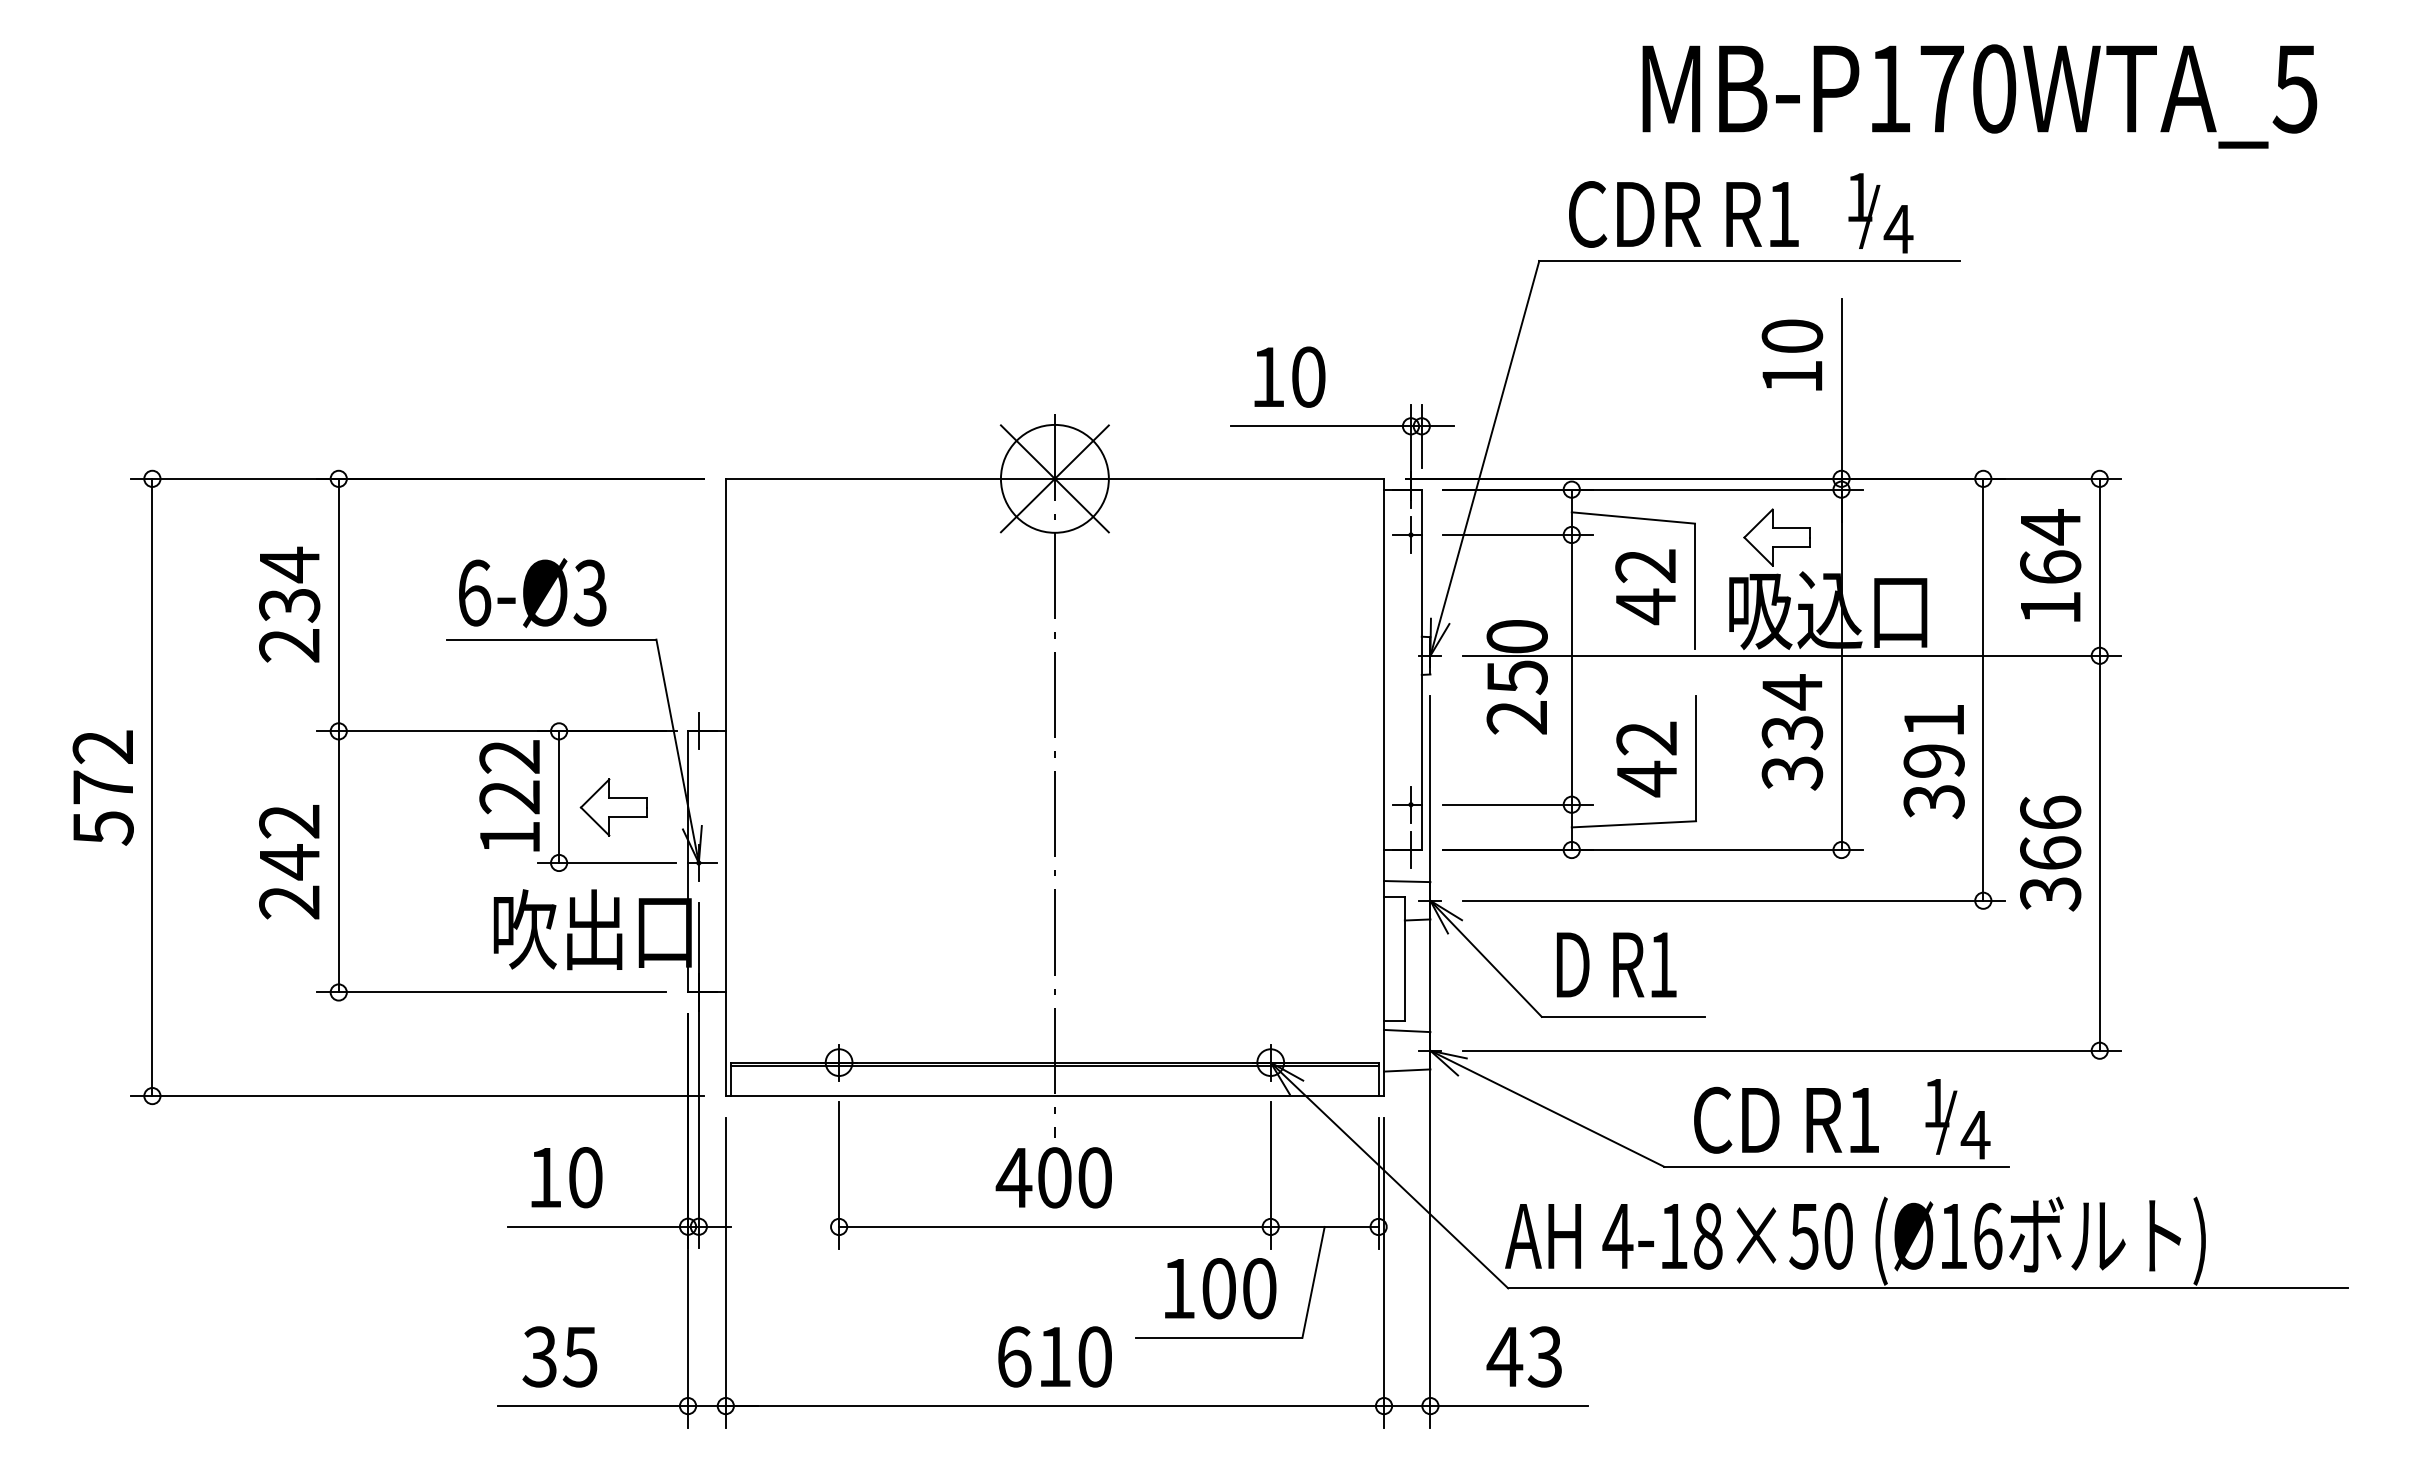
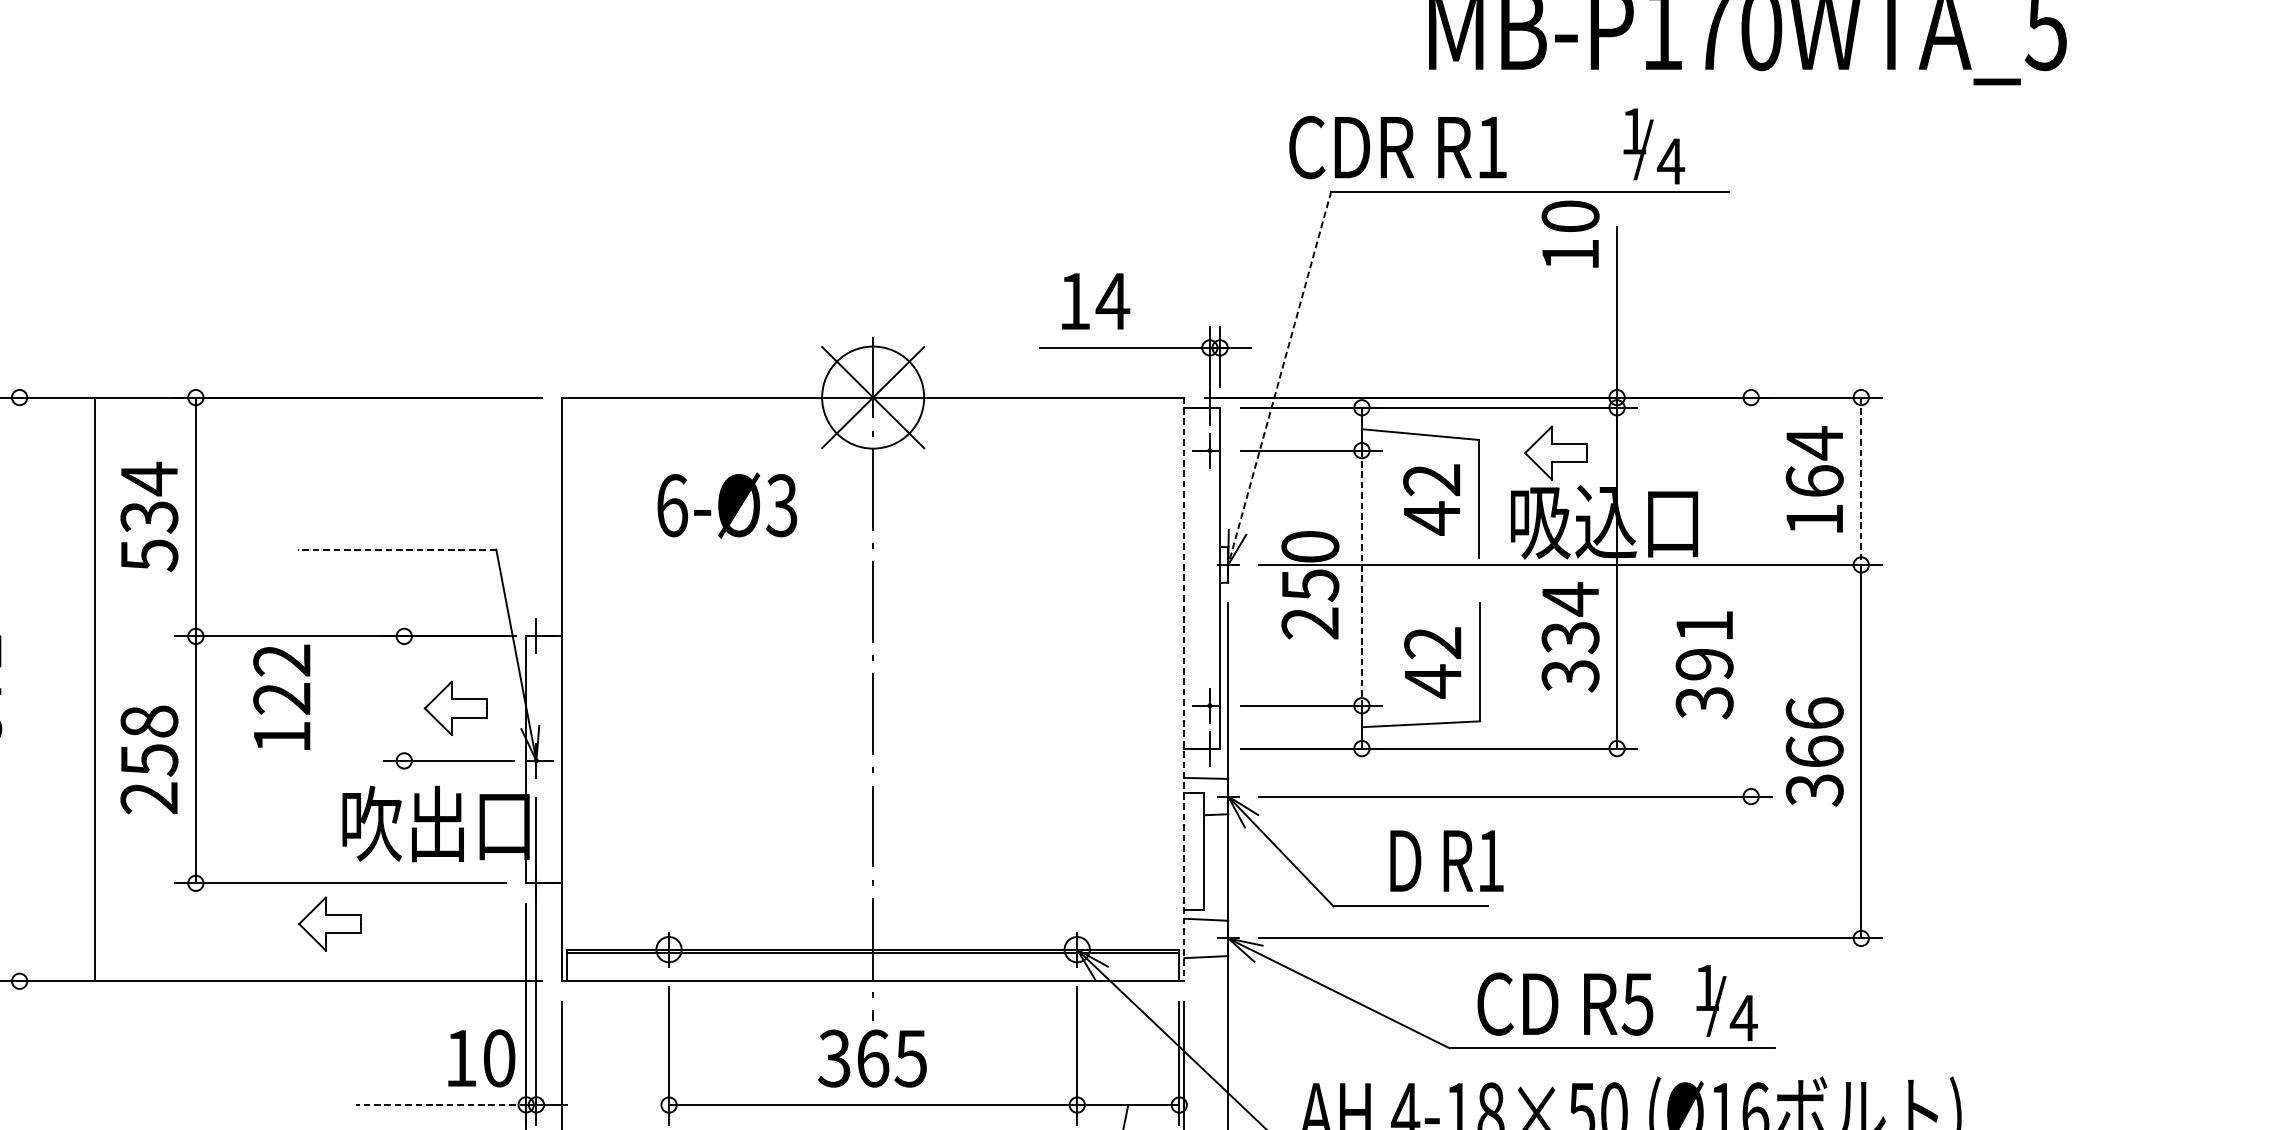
text: (1683, 214) -> (1397, 147), moved
text: (1792, 354) -> (1570, 233), moved
text: (1308, 376) -> (1112, 300), 10 -> 14
line: (1484, 458) -> (1279, 378), solid -> dashed
line: (2099, 567) -> (1861, 481), solid -> dashed
text: (532, 593) -> (727, 505), moved
line: (551, 639) -> (397, 549), solid -> dashed
text: (289, 646) -> (149, 556), 234 -> 534
line: (1571, 669) -> (1361, 577), solid -> dashed
line: (1983, 689) -> (1751, 596), removed
line: (152, 787) -> (95, 689), moved
line: (1384, 787) -> (1184, 689), solid -> dashed
text: (509, 795) -> (281, 697), moved
line: (559, 797) -> (404, 698), removed
text: (289, 842) -> (149, 741), 242 -> 258
text: (1616, 964) -> (1446, 860), moved
part: (480, 1035) -> (329, 923), added
text: (1862, 1120) -> (1636, 1004), R1 -> R5
text: (566, 1177) -> (481, 1058), moved
text: (1053, 1177) -> (871, 1058), 400 -> 365
line: (598, 1226) -> (441, 1104), solid -> dashed

